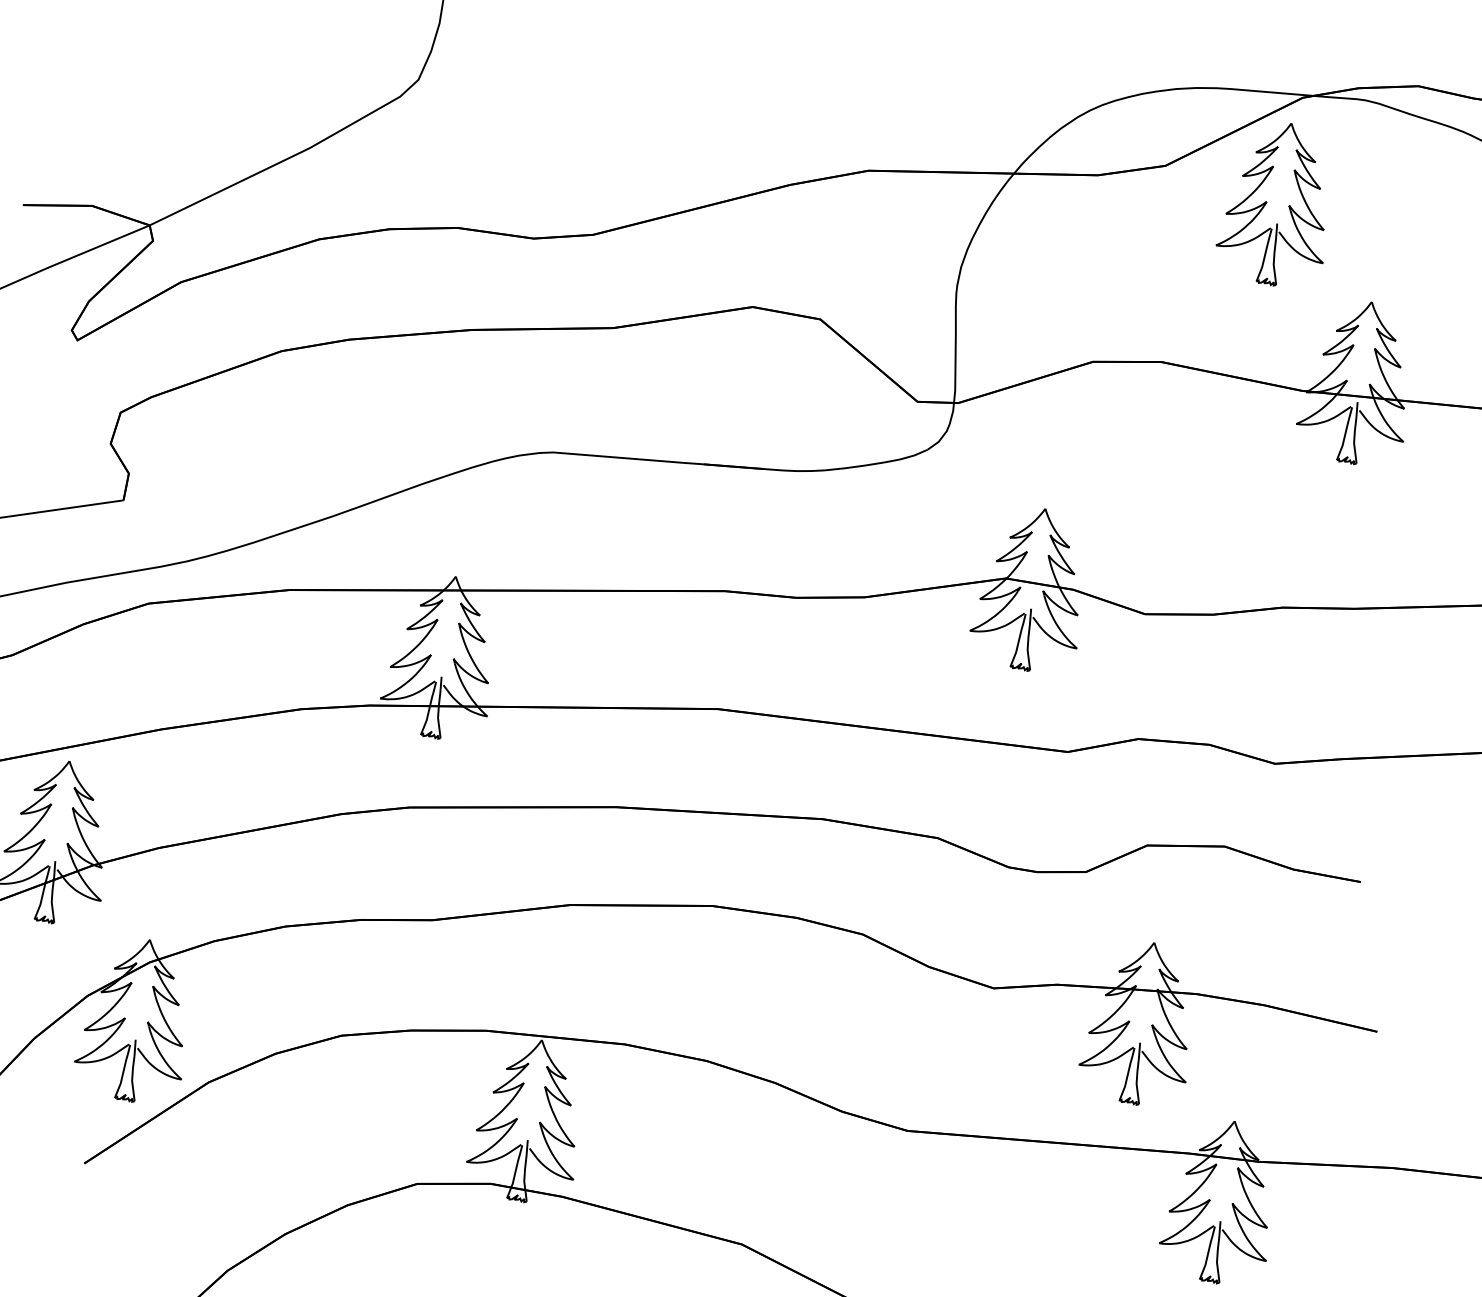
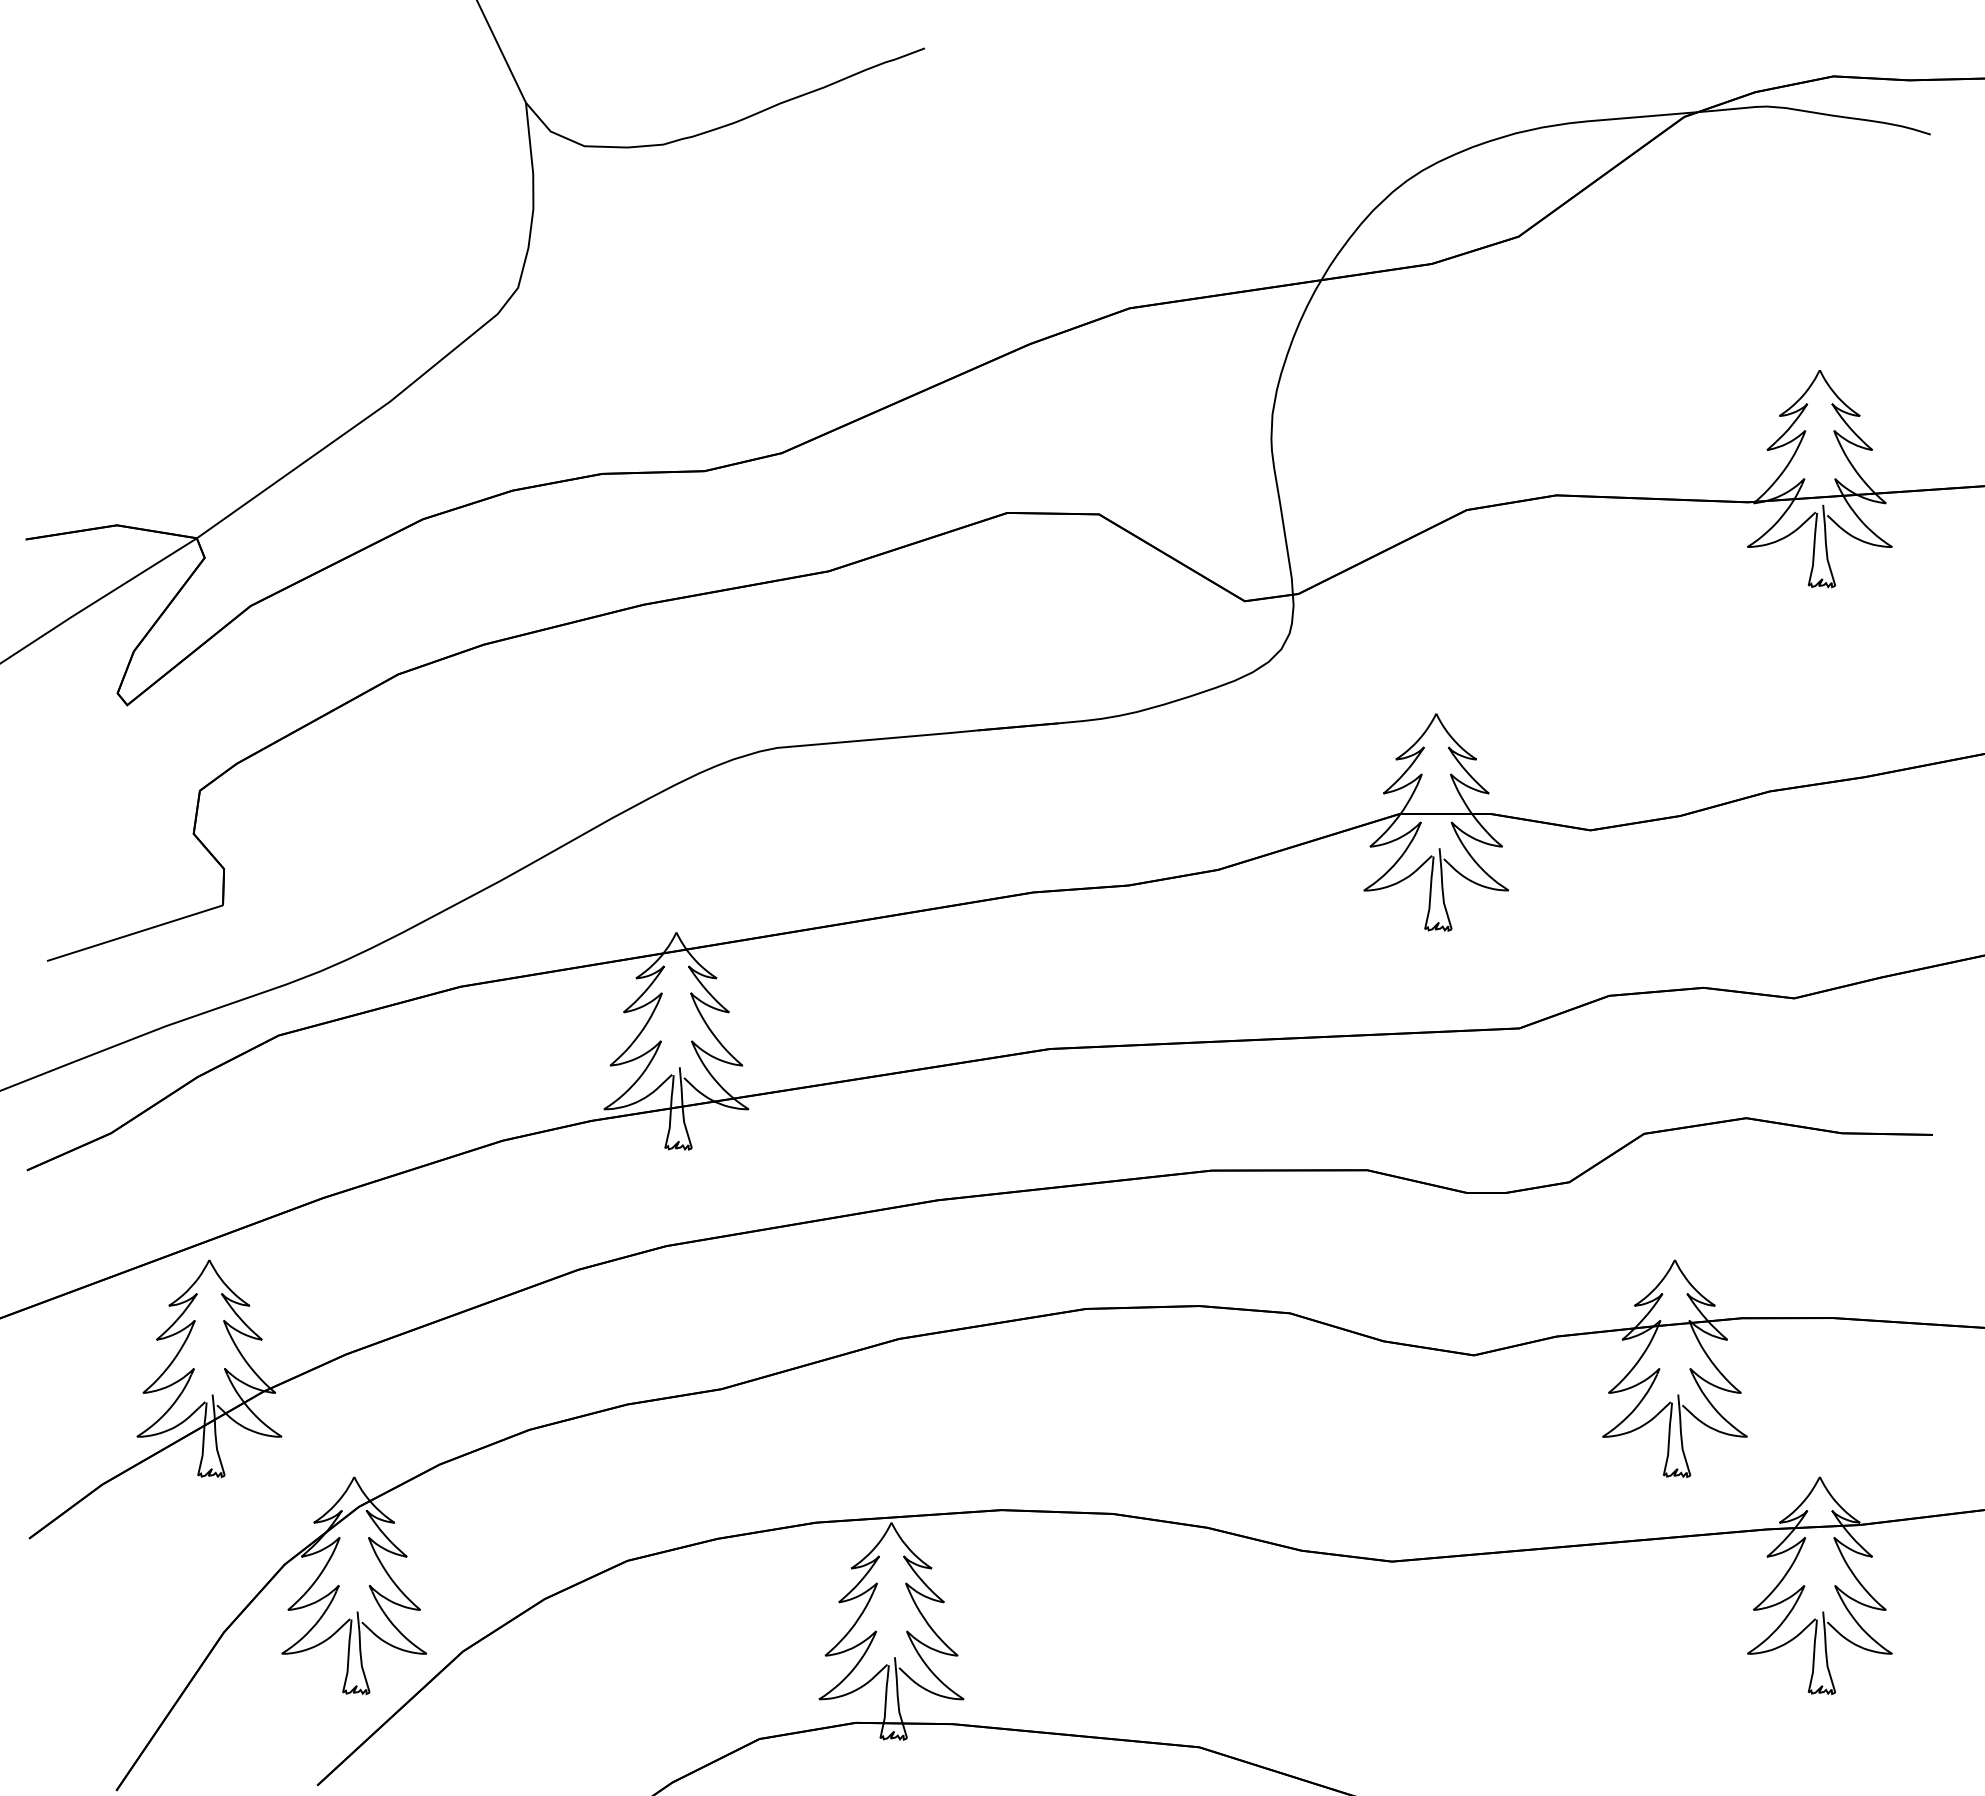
part: (1267, 202) -> (1660, 262), removed

